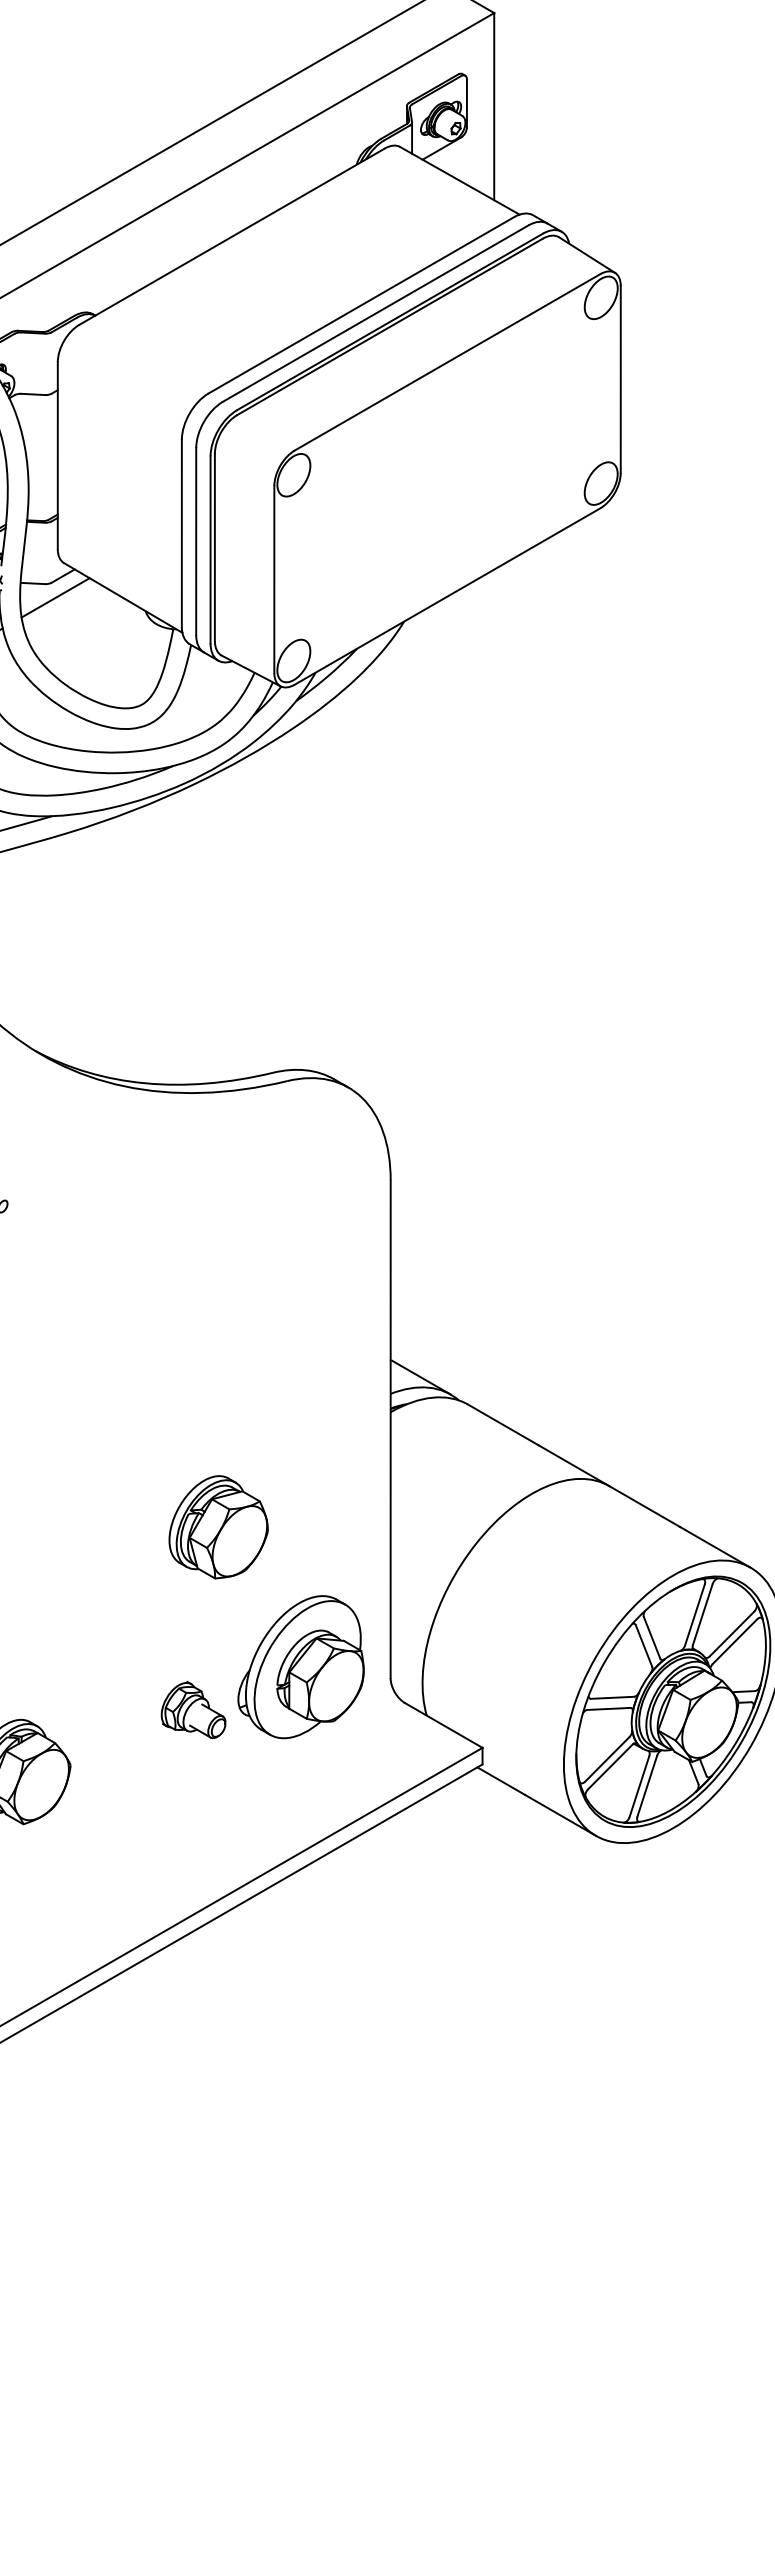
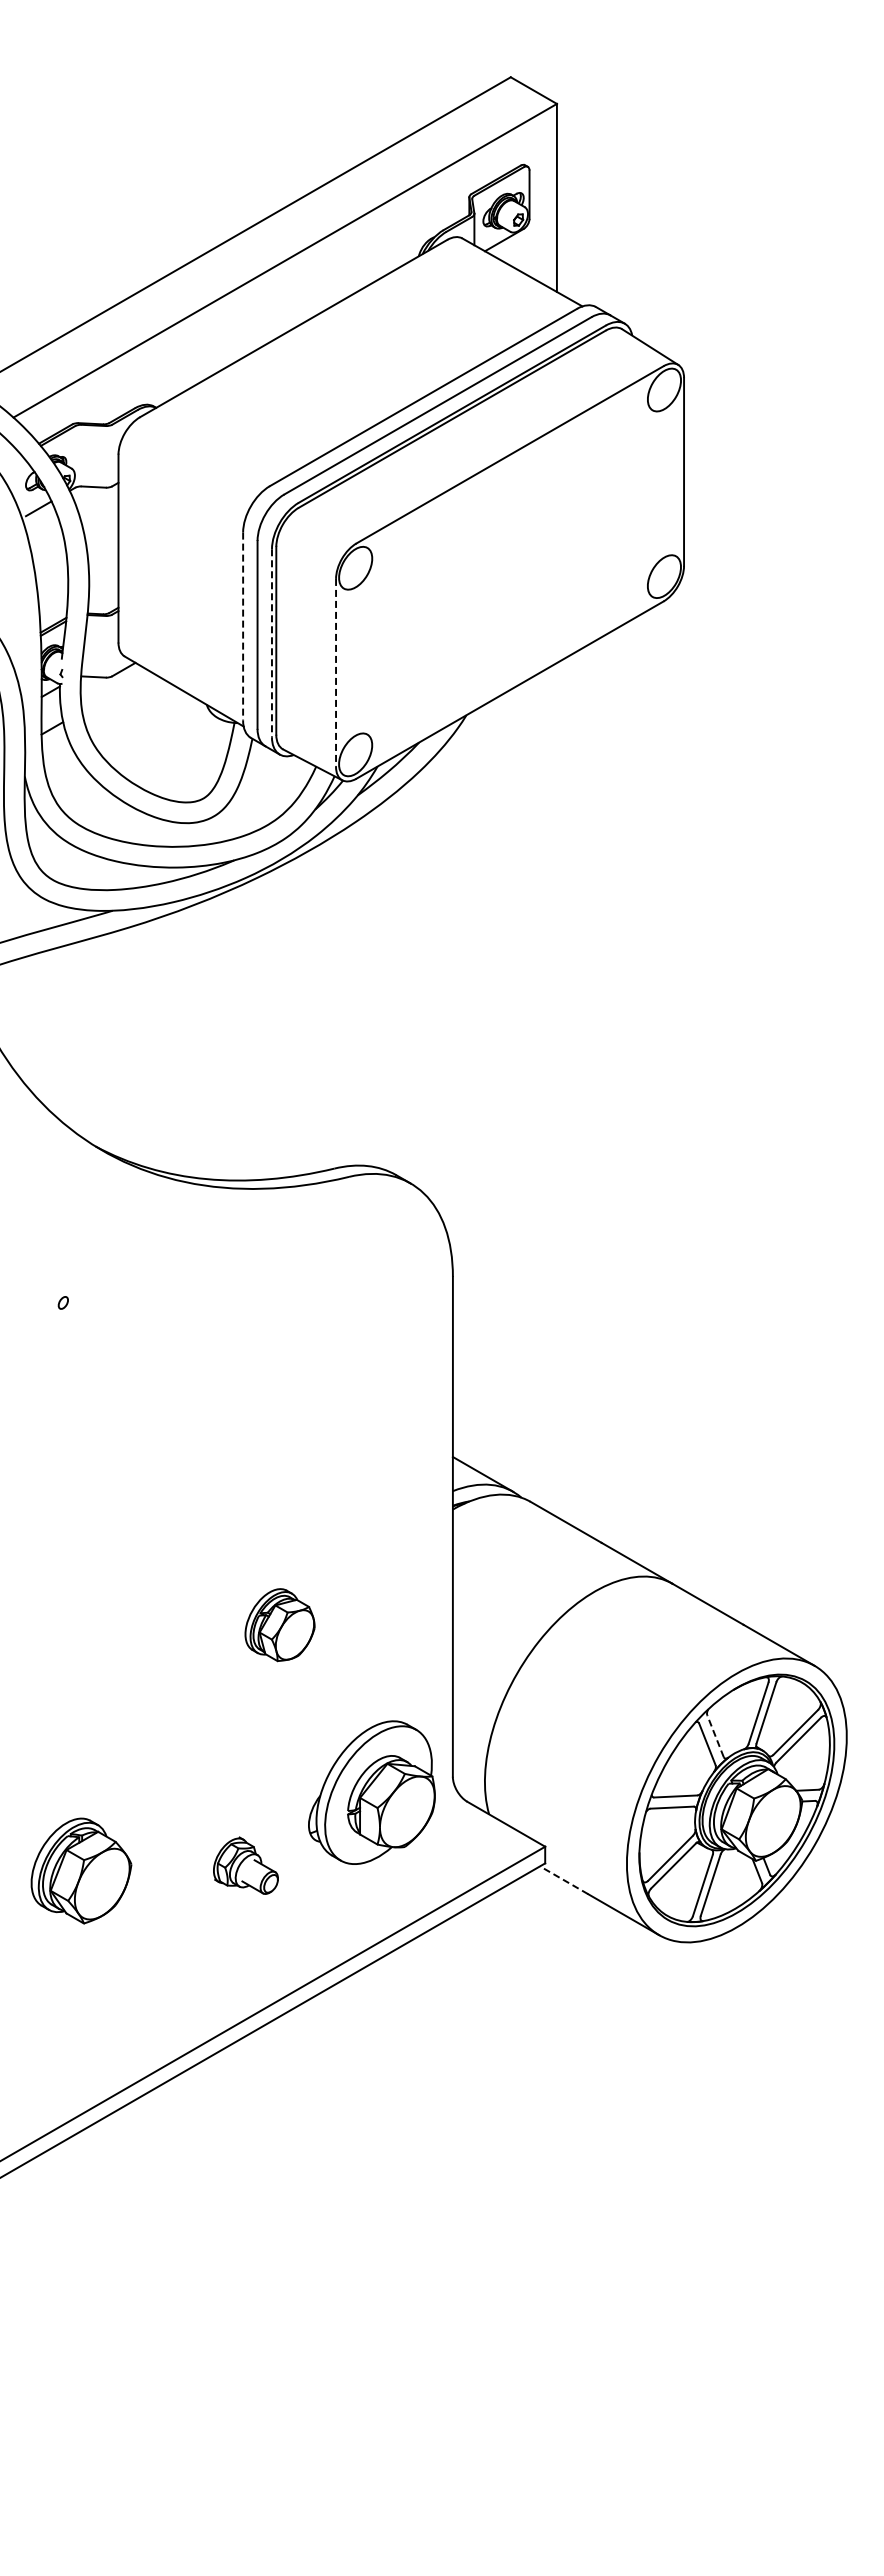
line: (182, 533) -> (243, 626), solid -> dashed
line: (210, 550) -> (271, 643), solid -> dashed
line: (274, 579) -> (336, 672), solid -> dashed
line: (55, 597) -> (116, 691), removed
part: (218, 1526) -> (279, 1624), size x0.7
line: (652, 1637) -> (715, 1735), solid -> dashed
part: (300, 1666) -> (371, 1792), moved
part: (193, 1709) -> (245, 1865), moved
line: (501, 1781) -> (564, 1880), solid -> dashed

